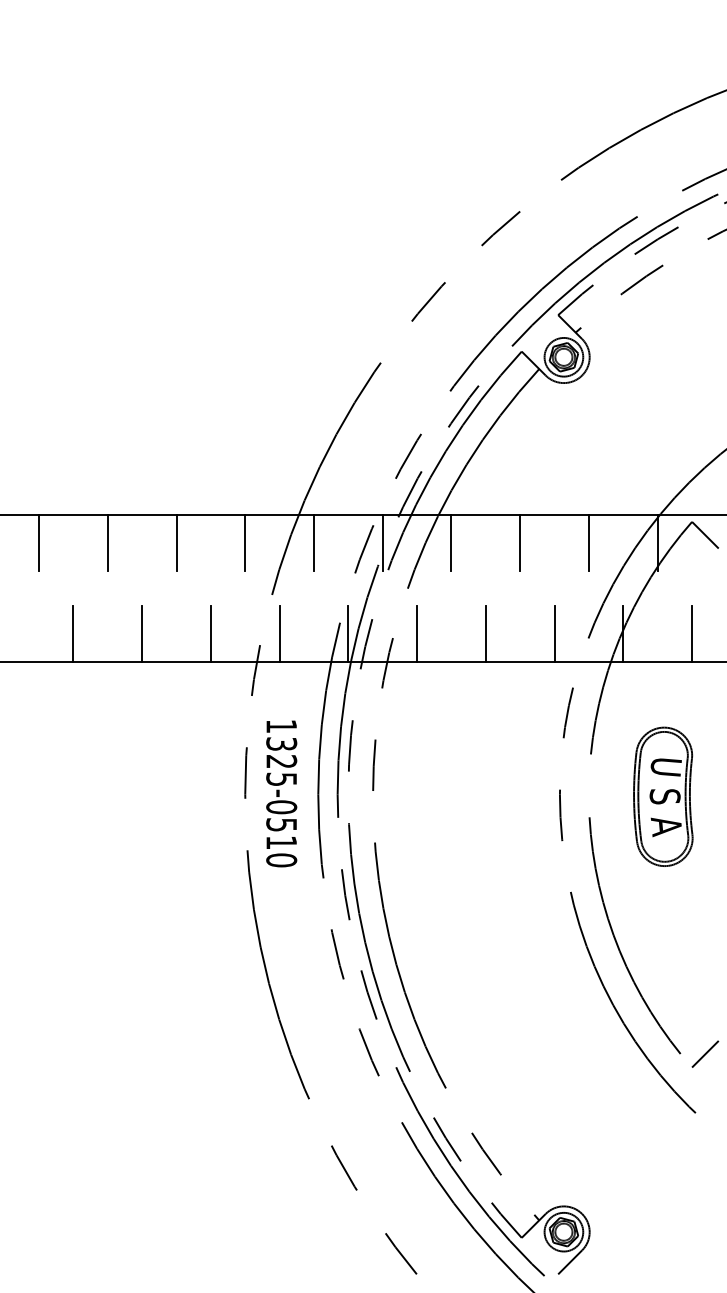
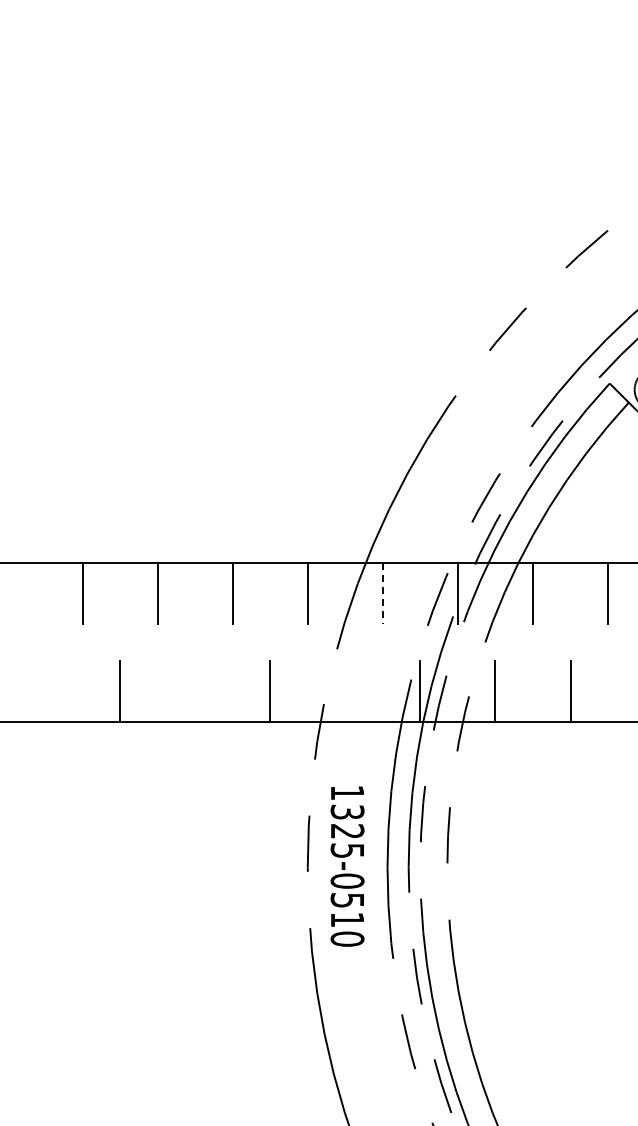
line: (313, 543) -> (382, 593), solid -> dashed
line: (142, 633) -> (195, 691), removed
line: (279, 633) -> (345, 691), removed

